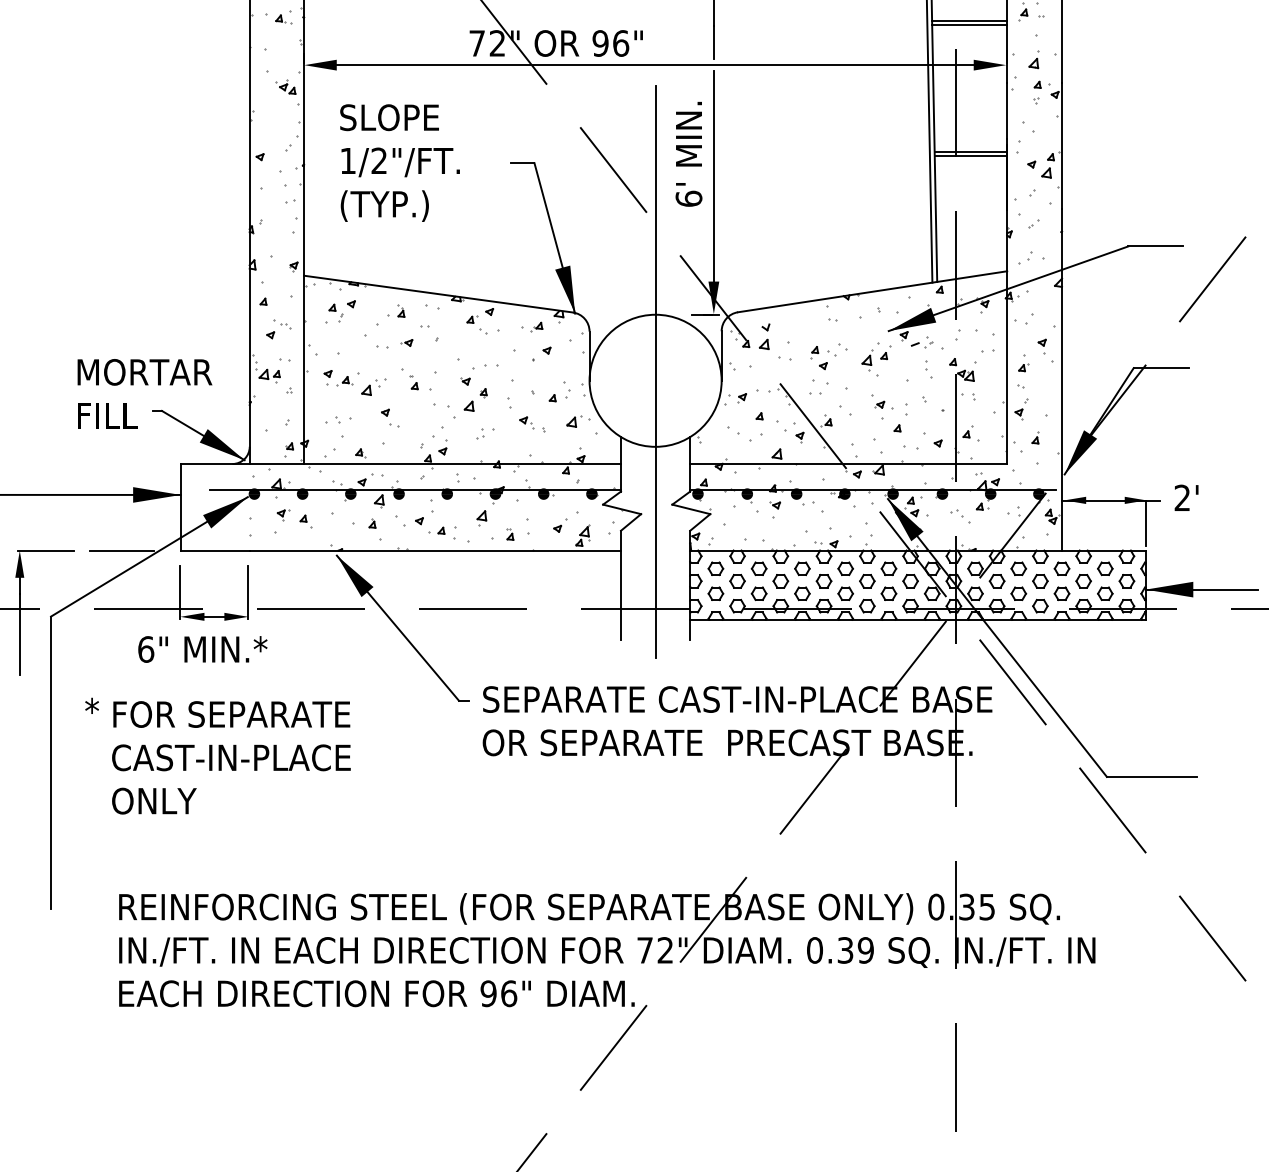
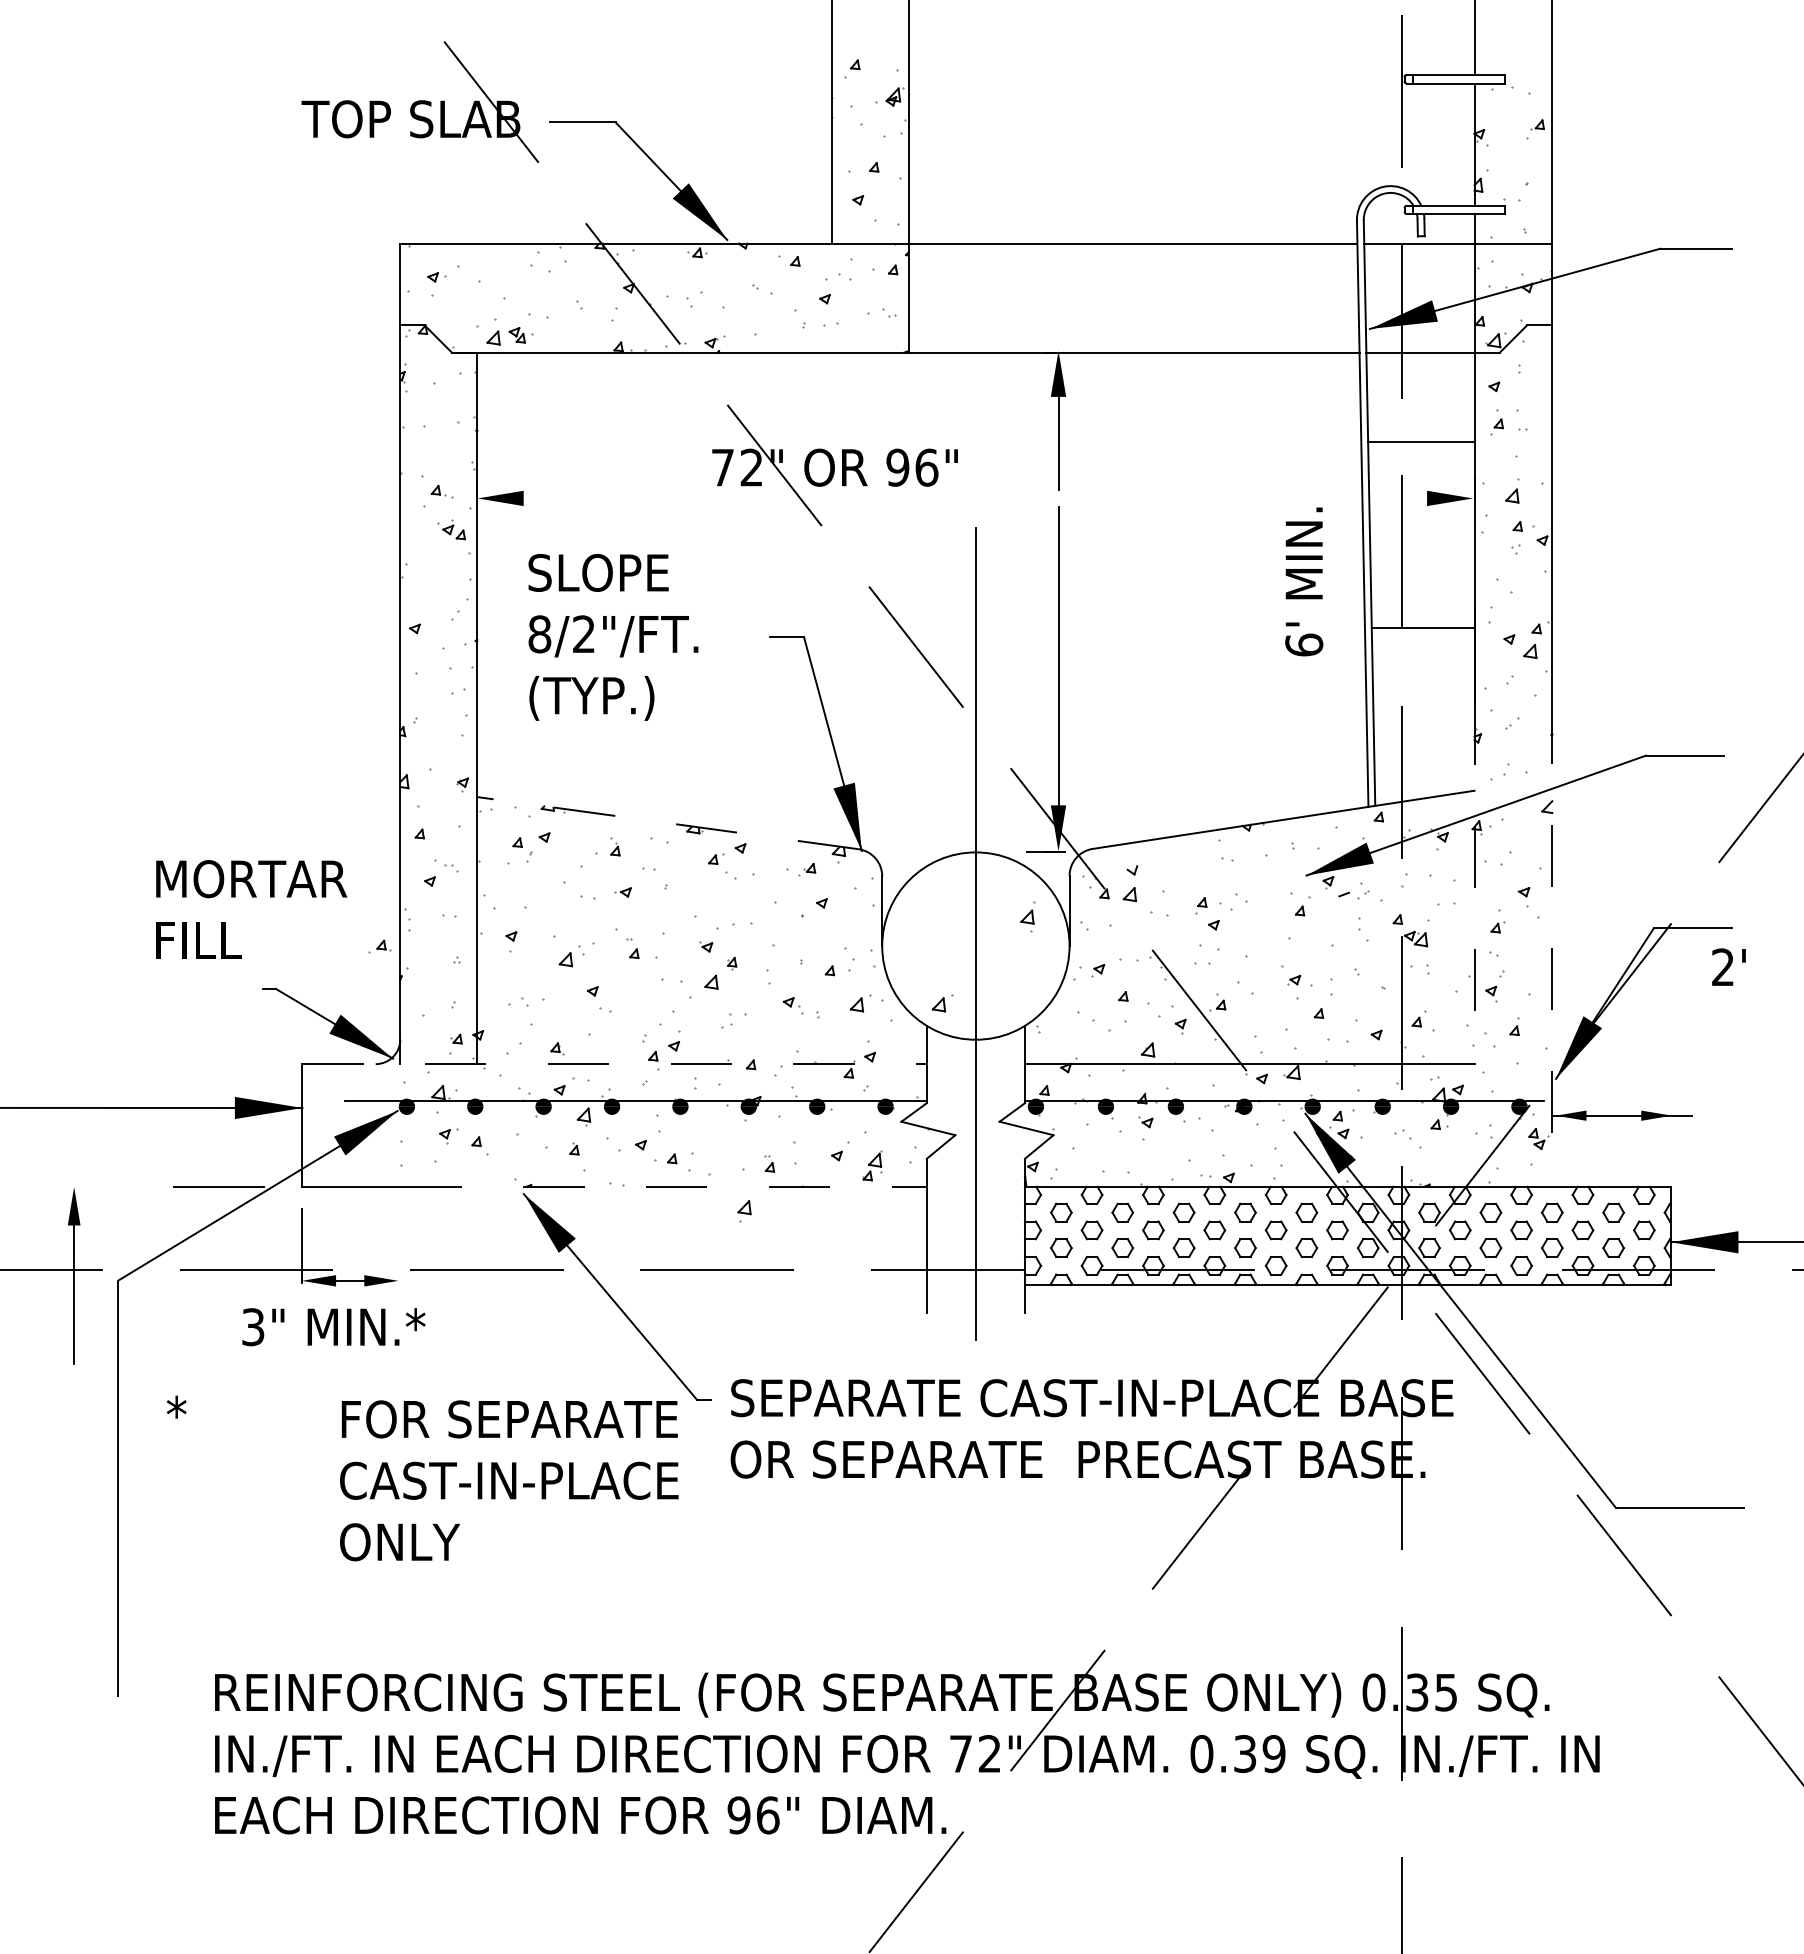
part: (283, 19) -> (441, 491), moved
line: (969, 20) -> (1420, 435), removed
line: (655, 65) -> (975, 498), removed
line: (970, 151) -> (1422, 620), removed
text: (689, 154) -> (1304, 581), moved
text: (347, 161) -> (539, 634), 1/2"/FT. -> 8/2"/FT.
line: (438, 294) -> (667, 823), solid -> dashed
line: (1007, 337) -> (1474, 884), solid -> dashed
part: (866, 359) -> (1027, 916), moved
part: (269, 376) -> (428, 939), removed
line: (1062, 380) -> (1552, 945), solid -> dashed
part: (344, 381) -> (379, 946), moved
text: (144, 393) -> (251, 909), moved
part: (632, 421) -> (942, 1003), added
line: (400, 464) -> (614, 1064), solid -> dashed
text: (1186, 497) -> (1728, 966), moved
part: (481, 518) -> (744, 1211), moved
line: (1145, 522) -> (1670, 1147), removed
line: (46, 550) -> (111, 1186), removed
line: (436, 550) -> (664, 1186), solid -> dashed
line: (248, 591) -> (398, 1245), removed
text: (146, 649) -> (253, 1327), 6" -> 3"
text: (231, 757) -> (509, 1480), moved

